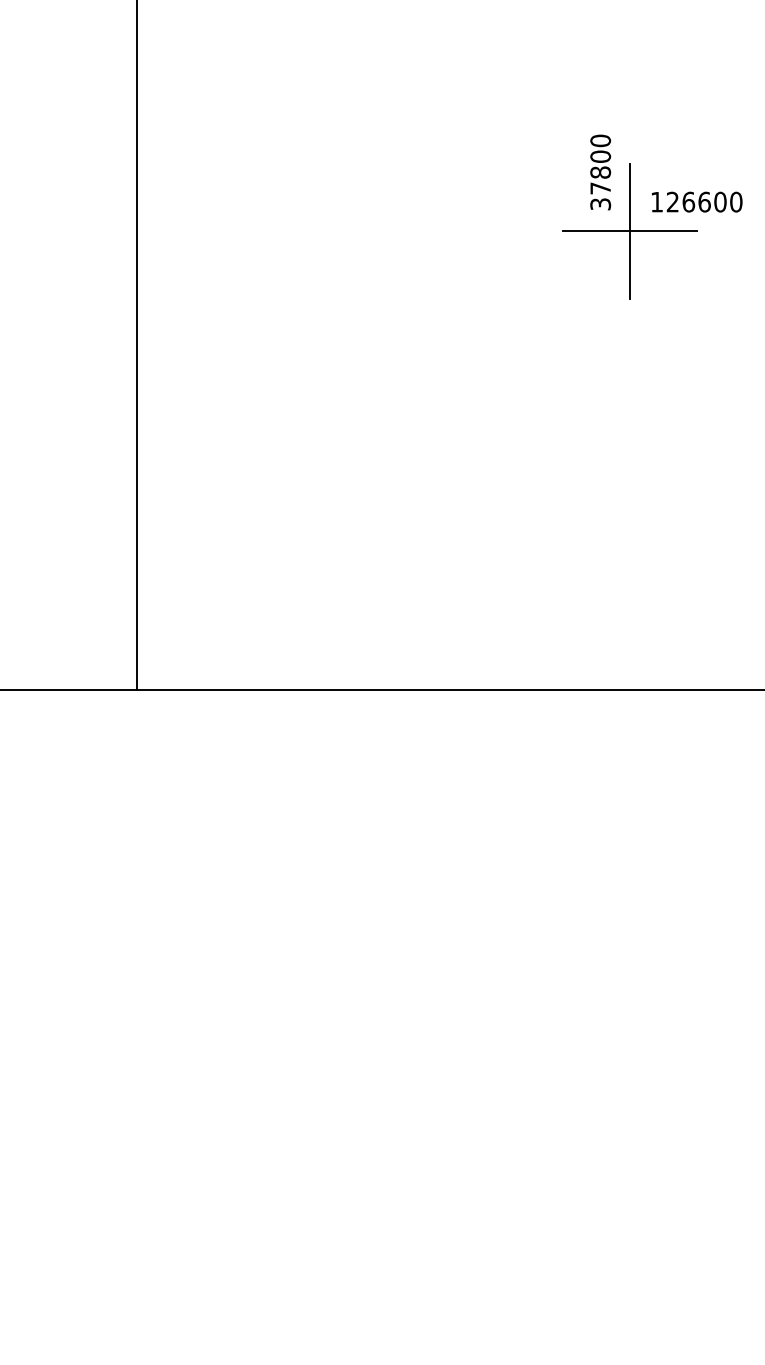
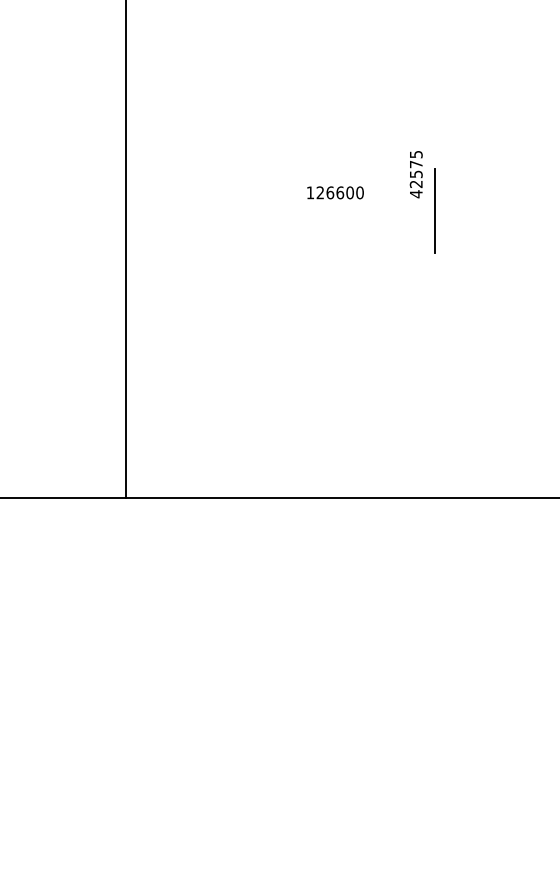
text: (599, 172) -> (415, 174), 37800 -> 42575
text: (697, 201) -> (335, 192), moved
line: (629, 231) -> (434, 211), removed

